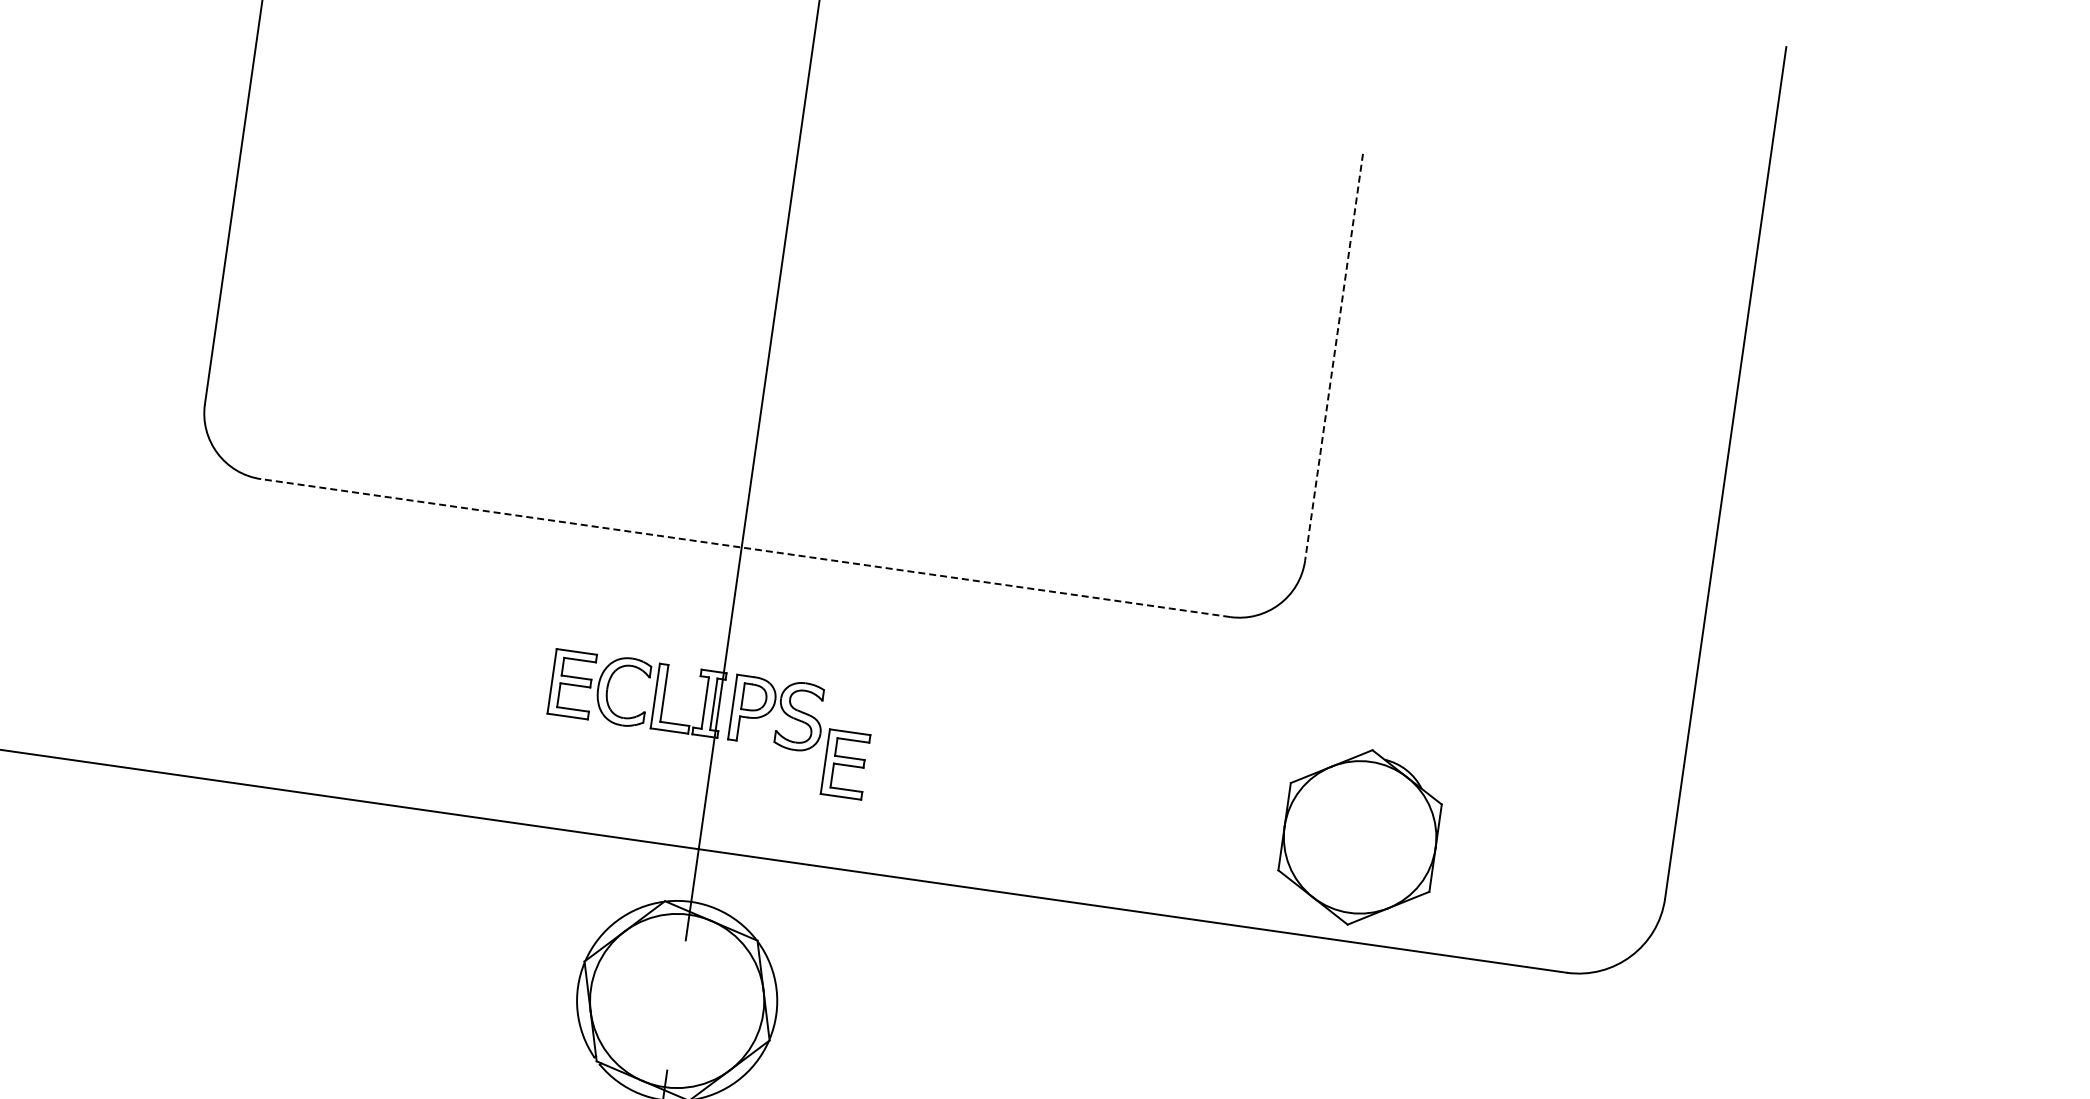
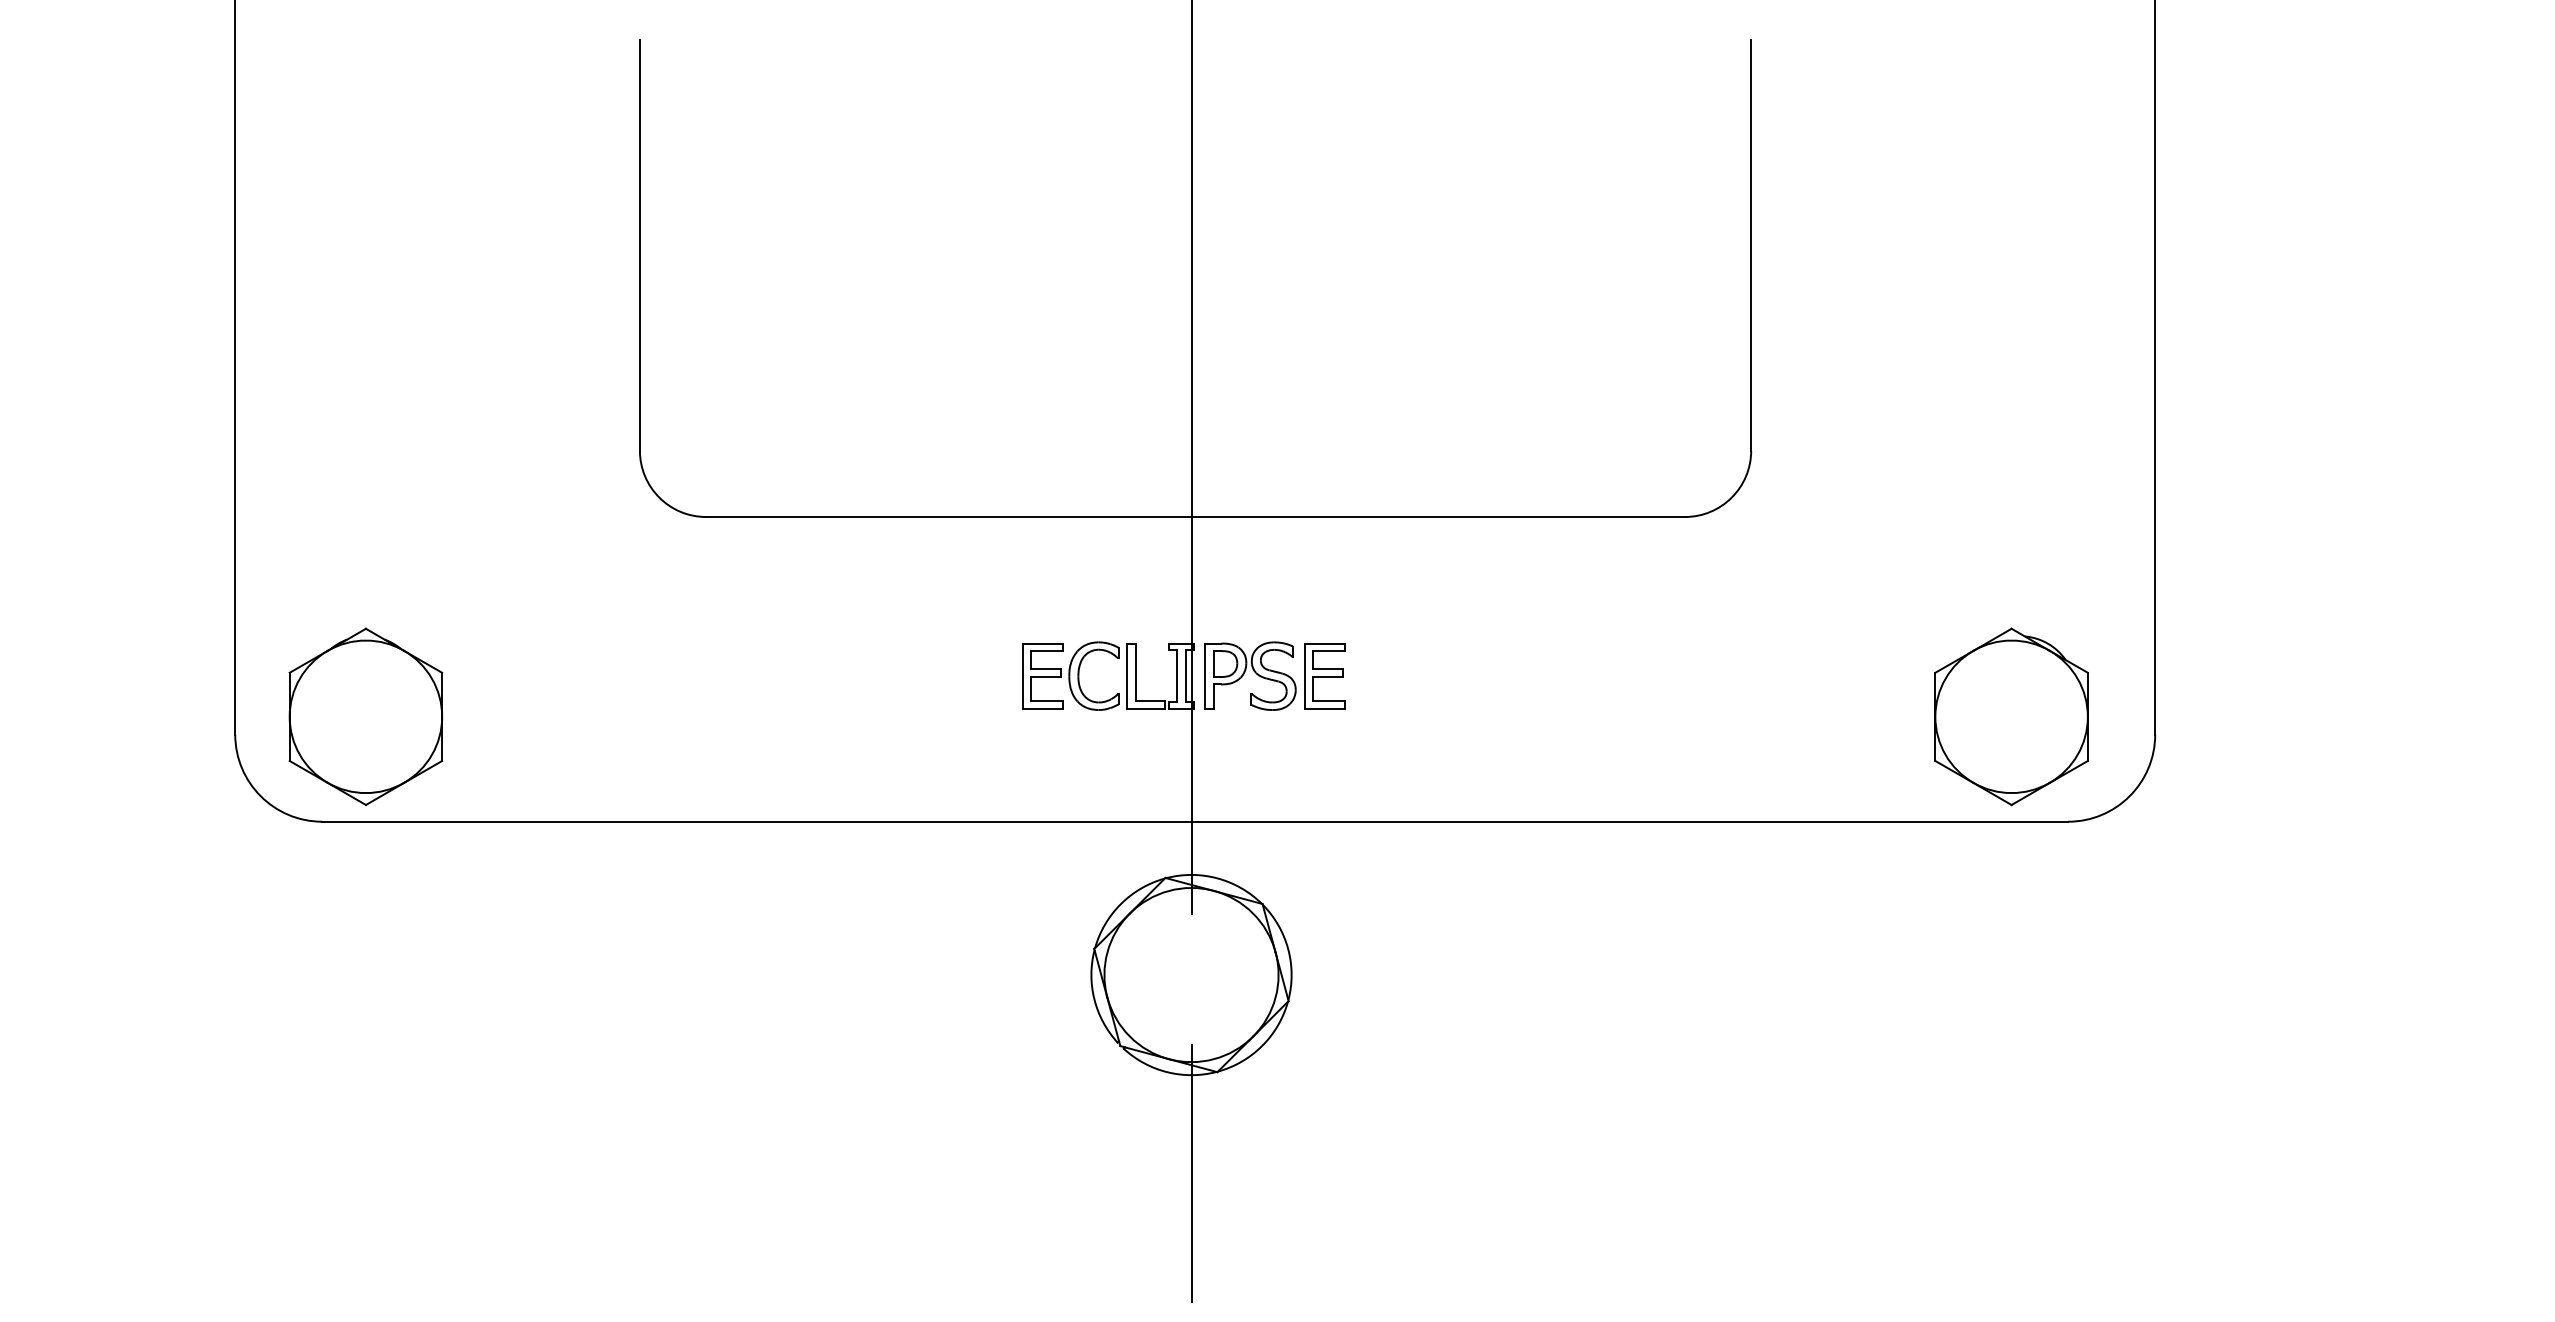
line: (1334, 357) -> (1751, 245), dashed -> solid
line: (745, 548) -> (1195, 517), dashed -> solid
part: (845, 764) -> (1324, 676), moved
part: (1360, 837) -> (2011, 716), moved

